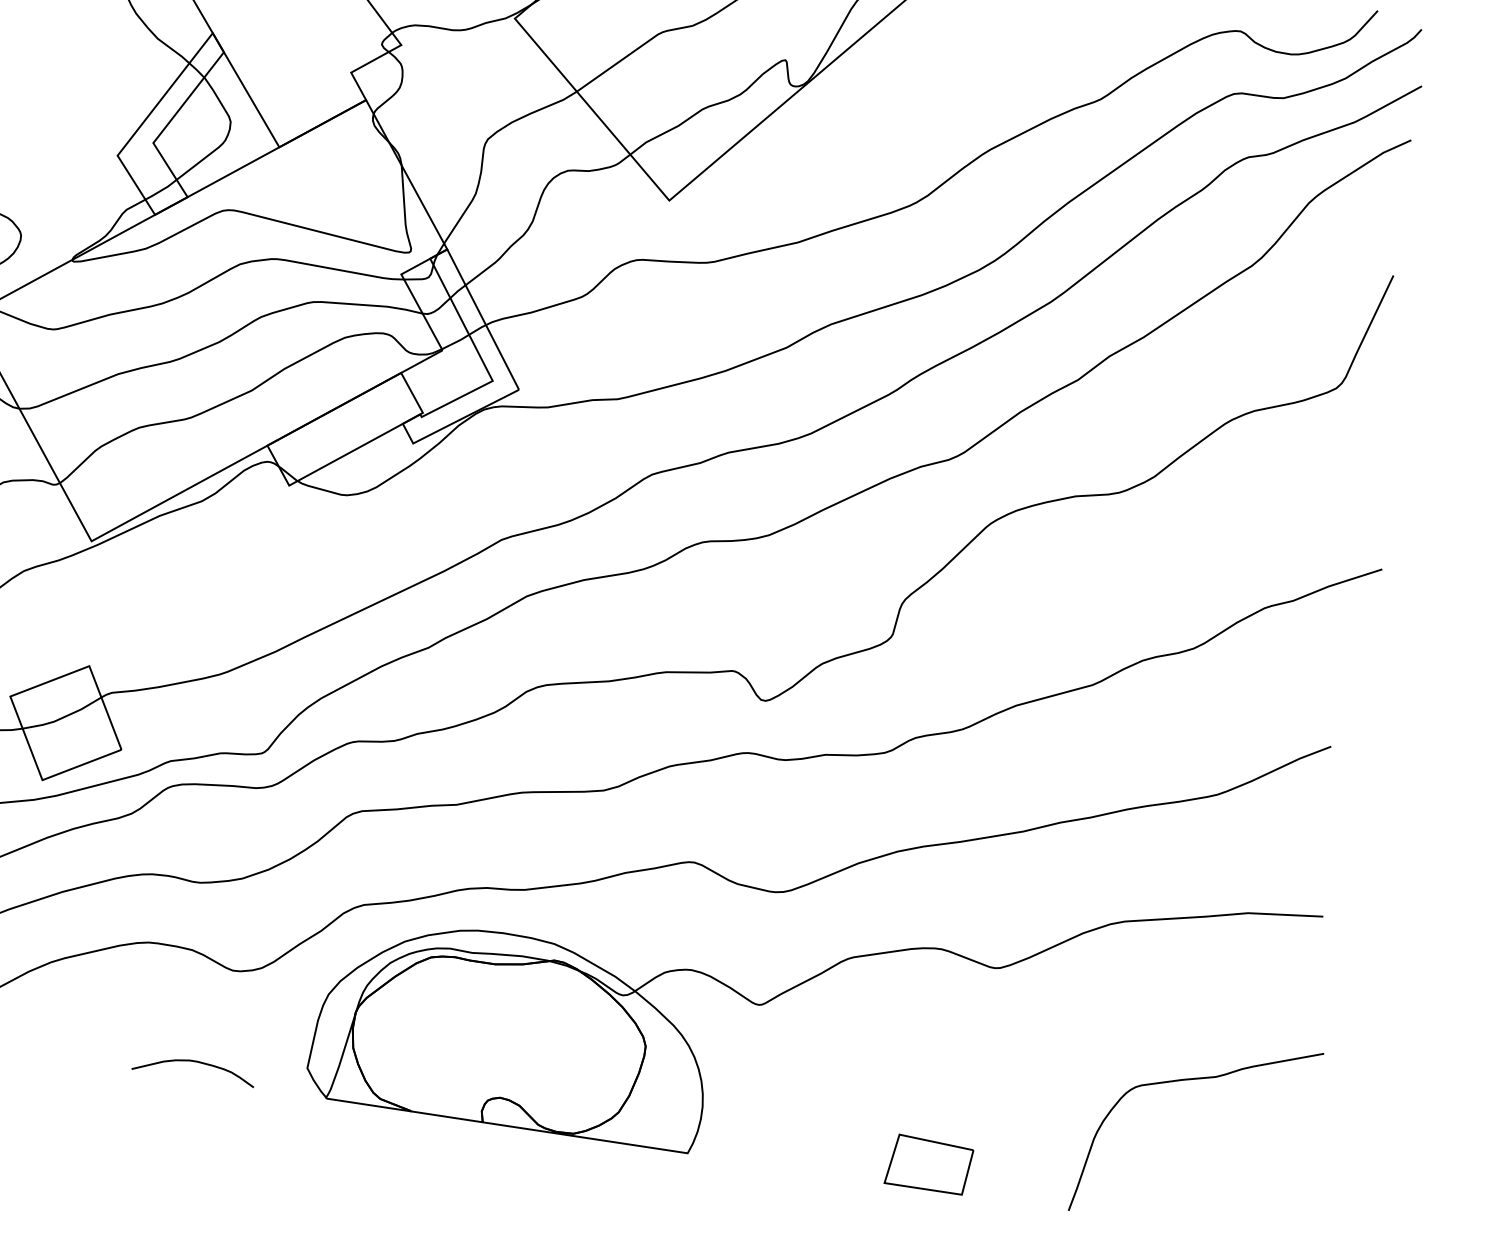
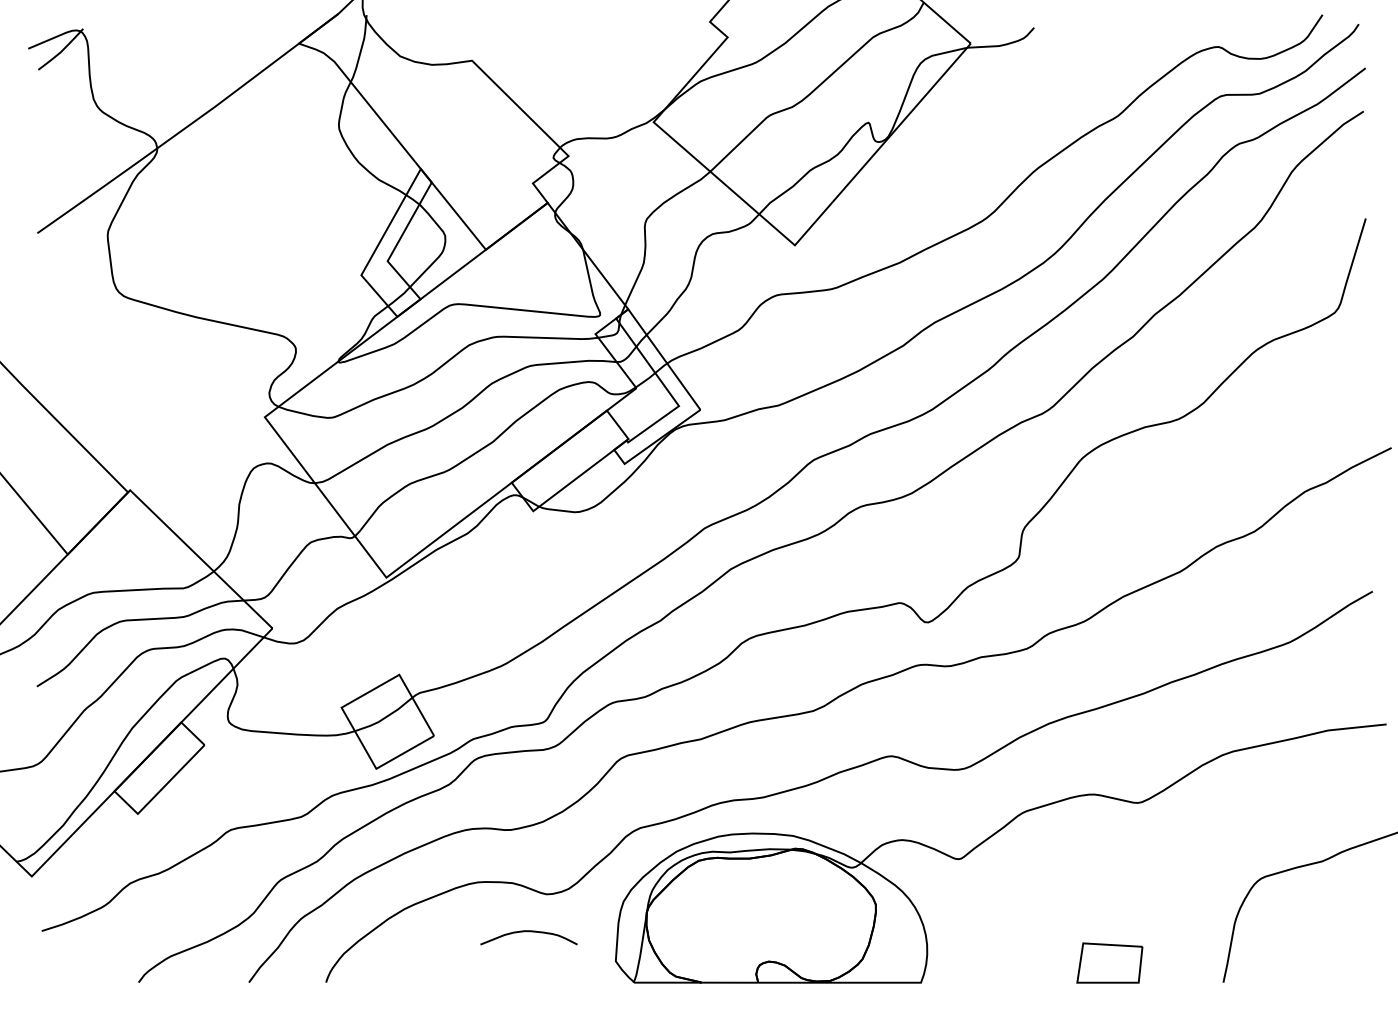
curve: (194, 1062) -> (528, 932), moved

